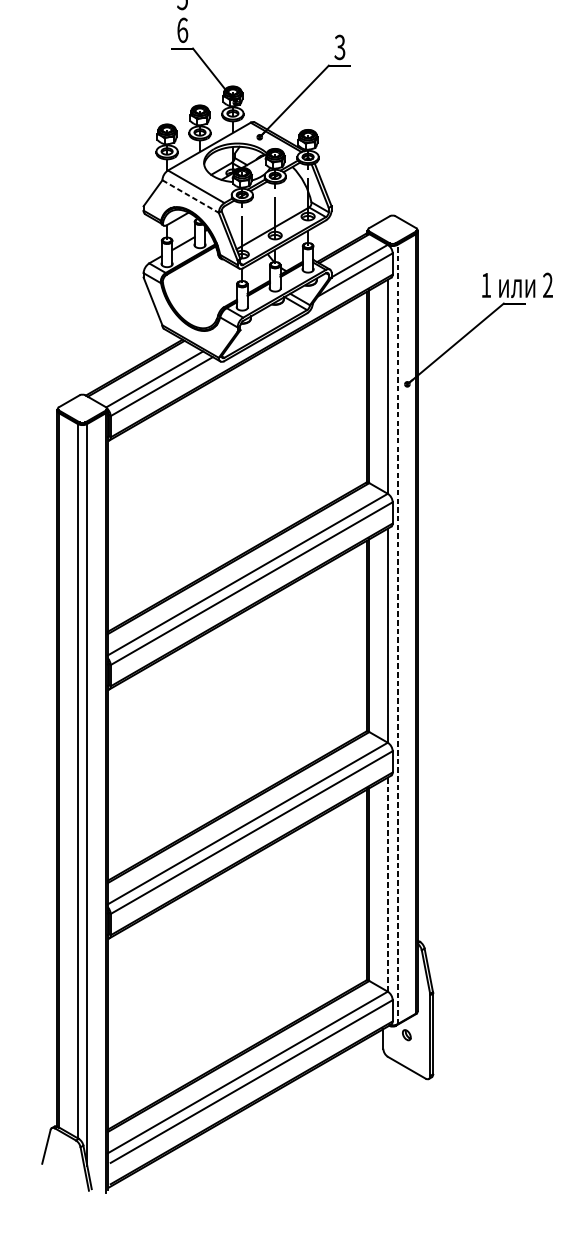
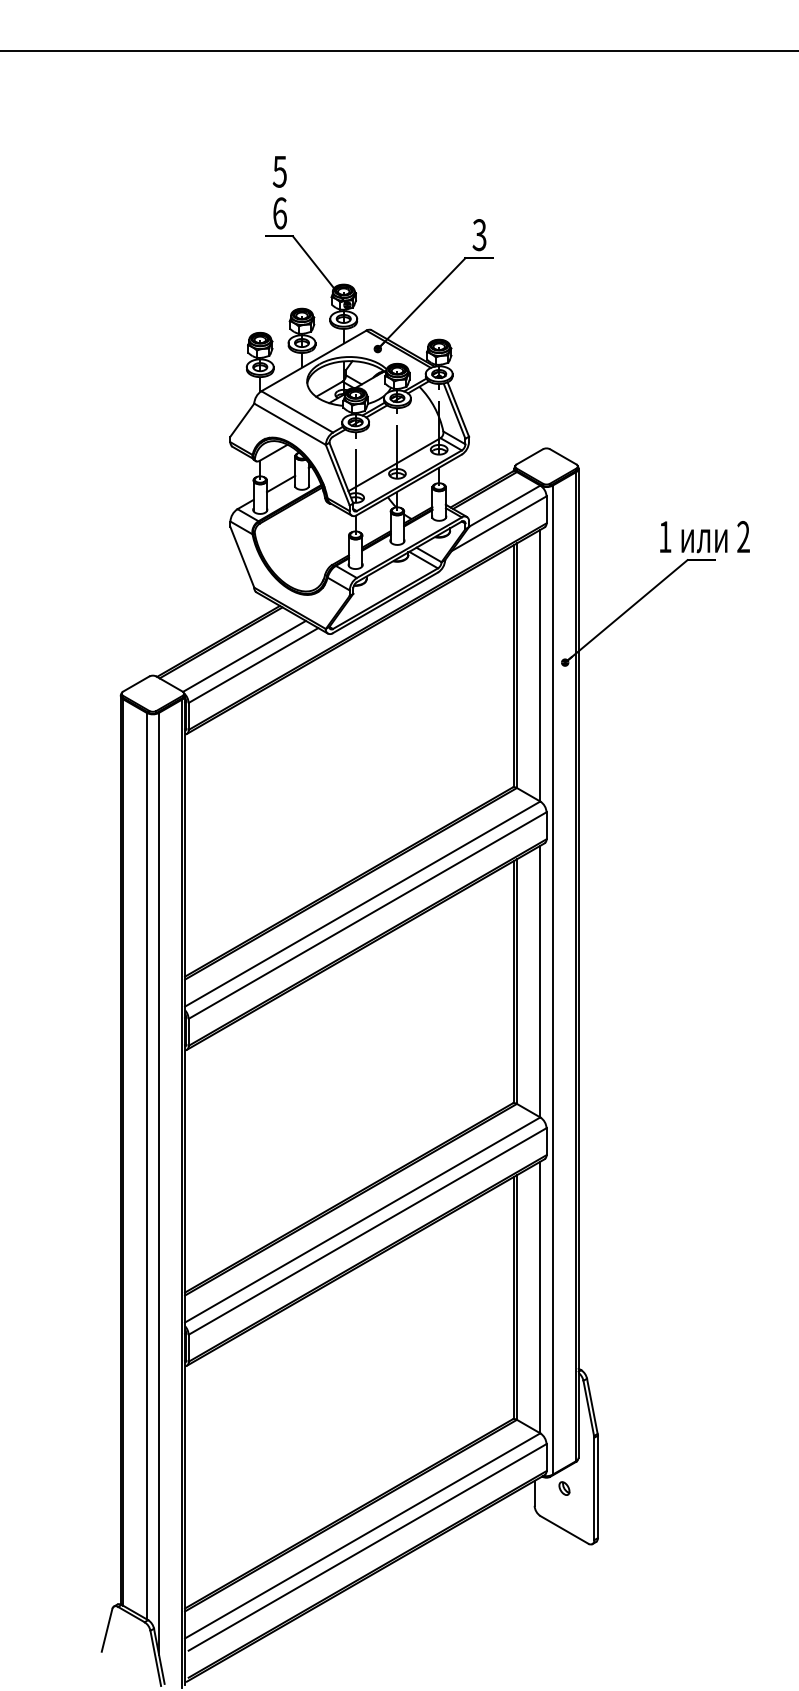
line: (190, 196) -> (290, 424), dashed -> solid
line: (397, 634) -> (552, 980), dashed -> solid
line: (387, 884) -> (540, 1297), dashed -> solid

